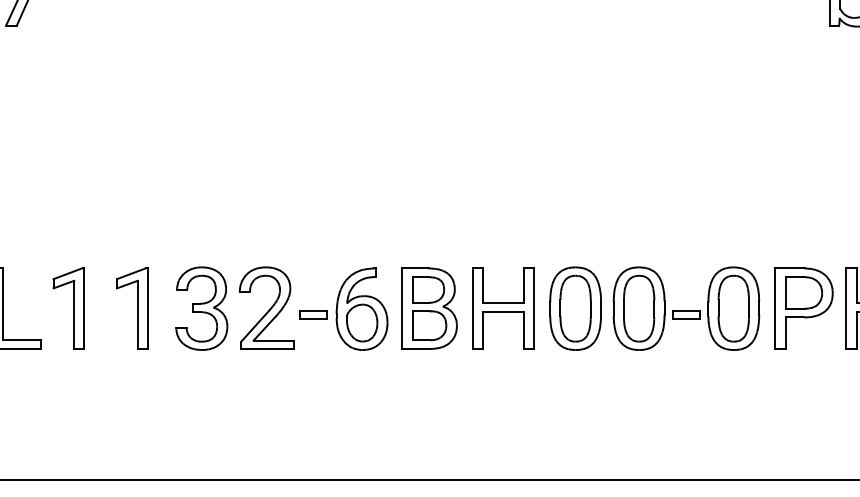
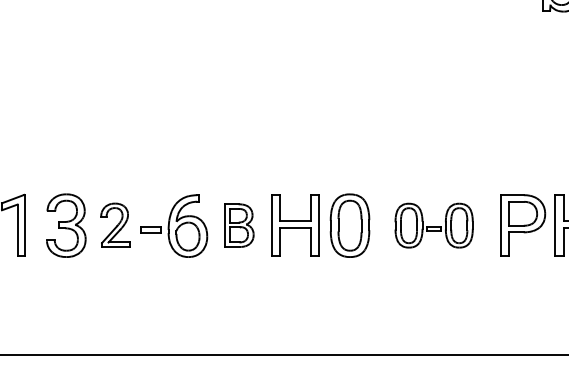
part: (266, 307) -> (115, 224), size x0.7
part: (429, 308) -> (239, 225), size x0.7
part: (686, 308) -> (434, 225), size x0.7

